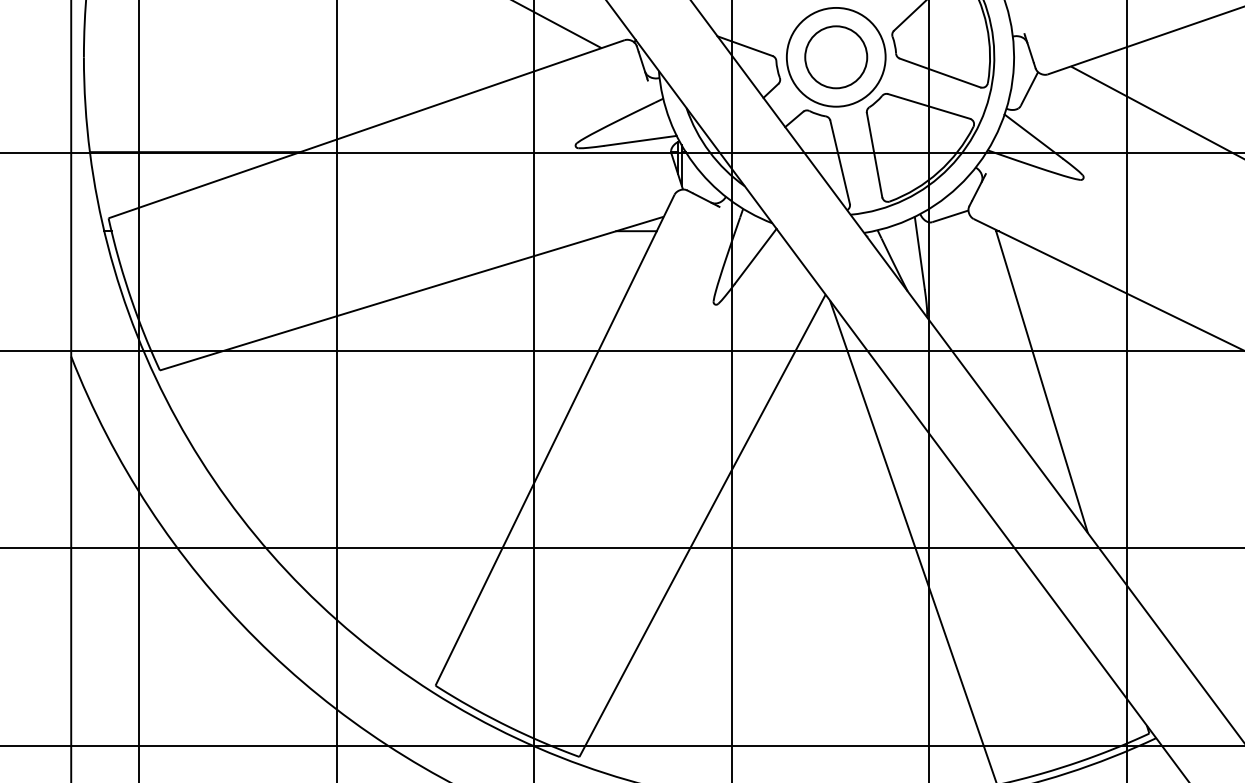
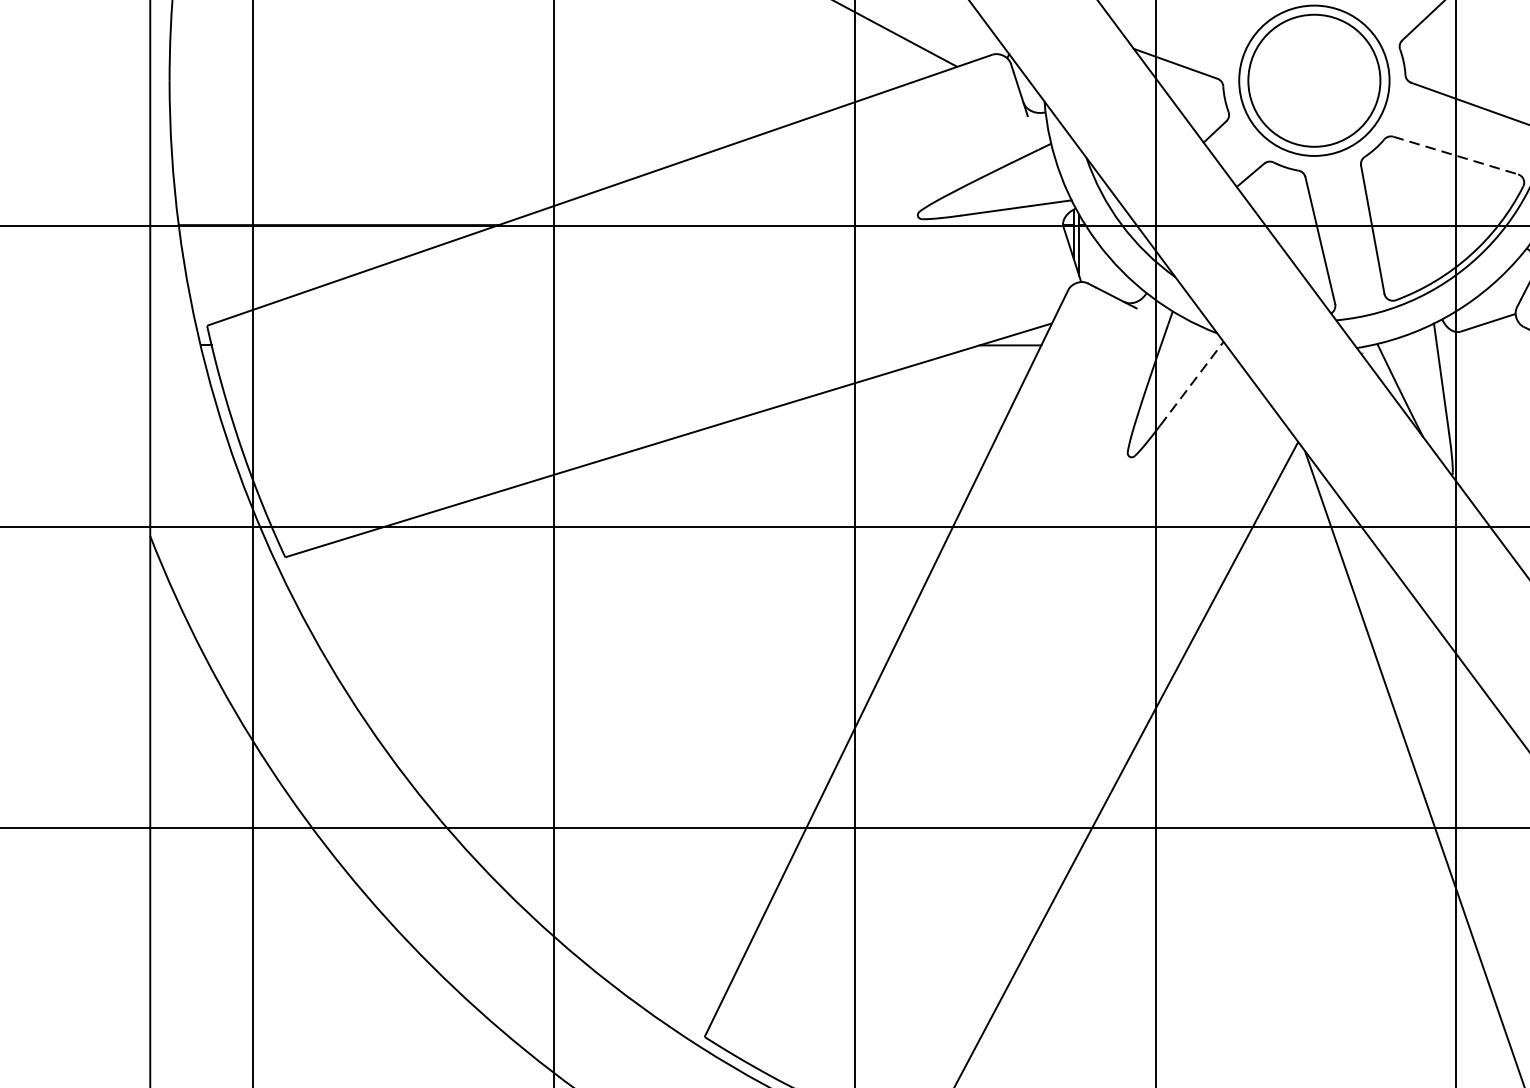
circle: (836, 57) -> (1314, 81), size x1.4
line: (929, 106) -> (1456, 155), solid -> dashed
line: (756, 255) -> (1193, 382), solid -> dashed

